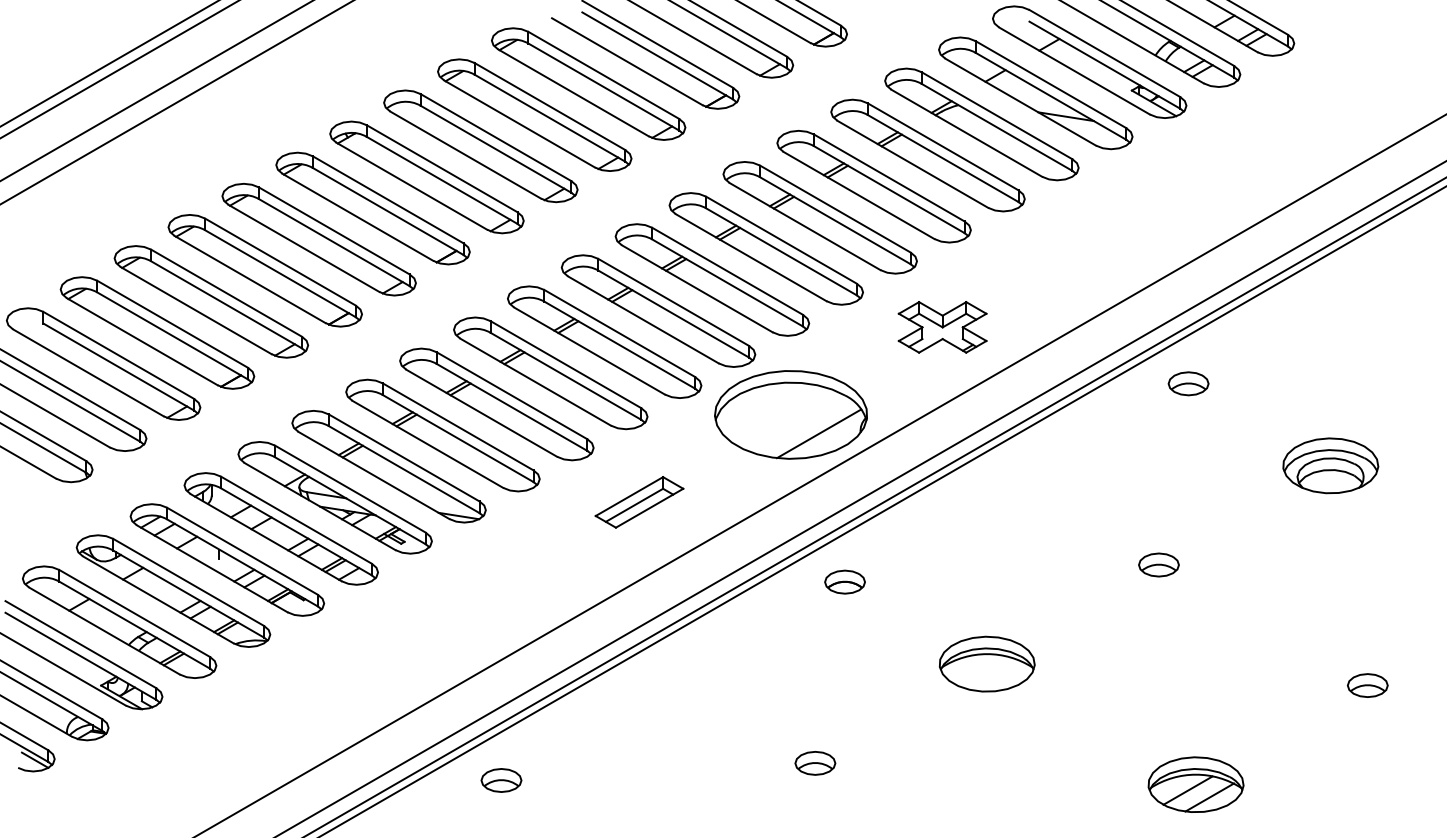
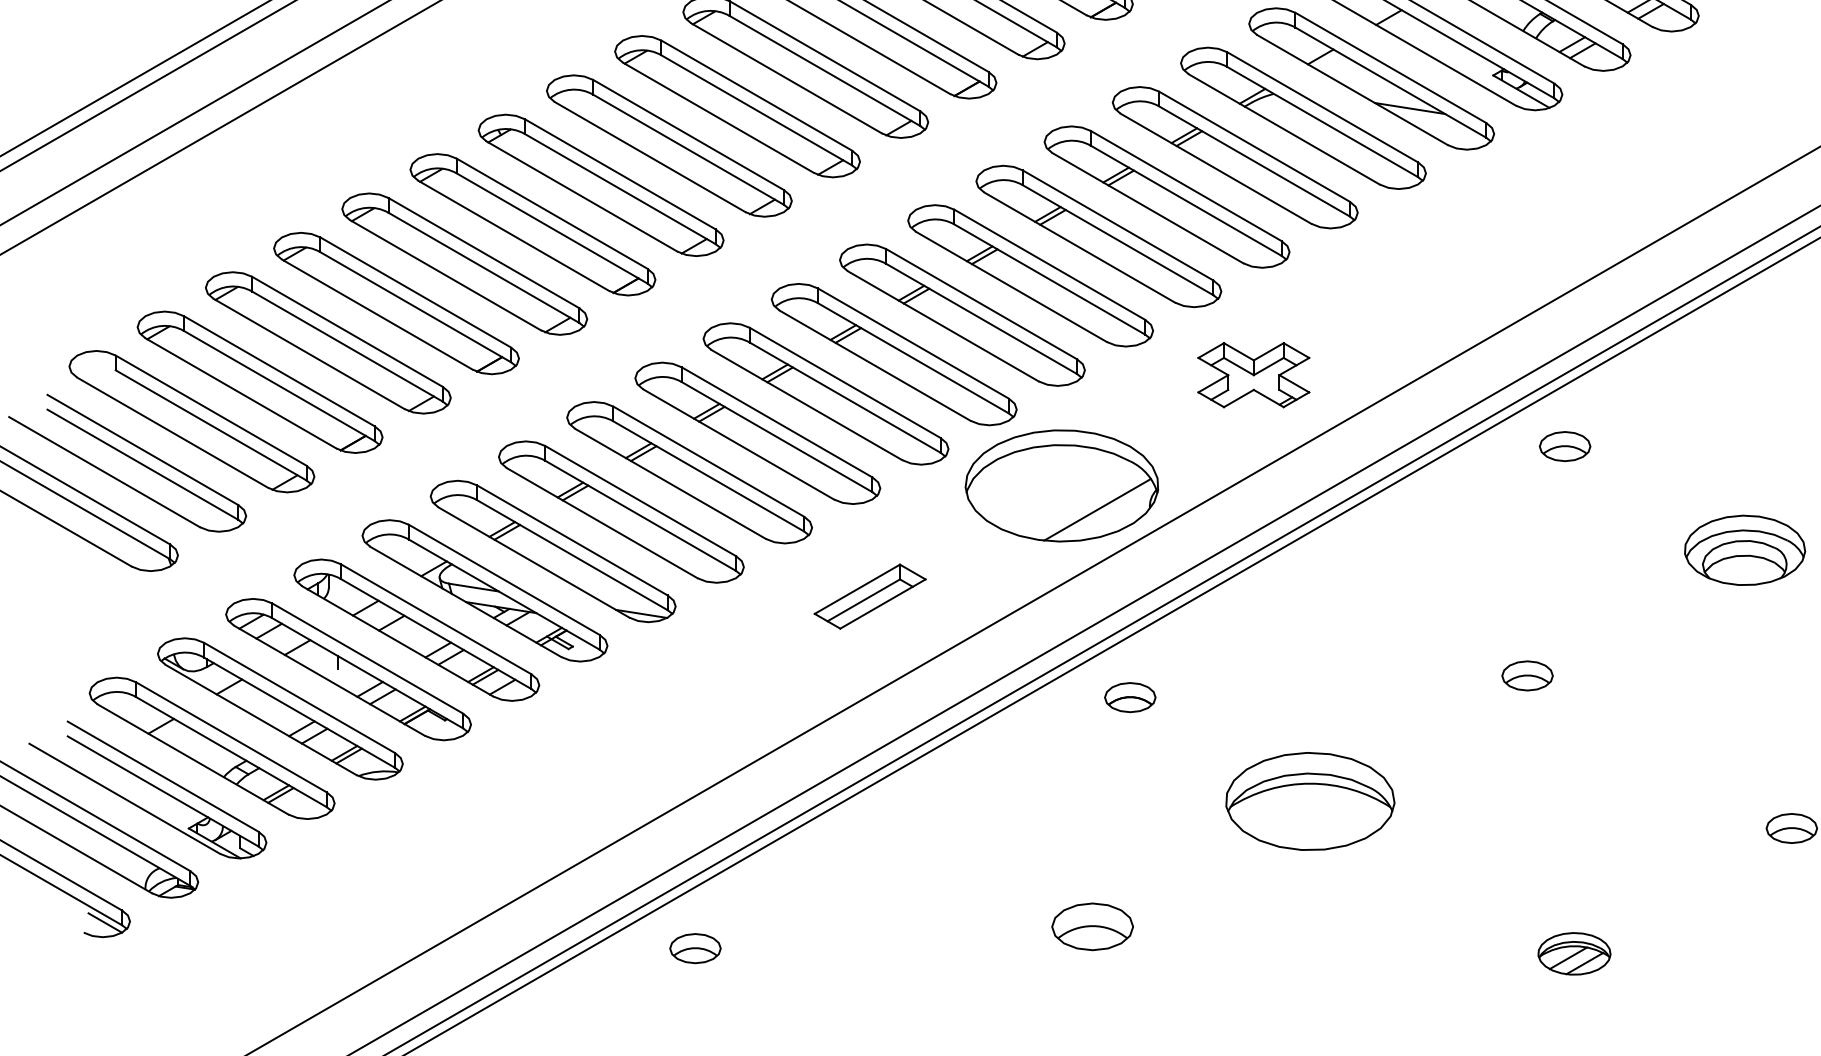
part: (986, 663) -> (1309, 800), size x1.4
part: (815, 763) -> (1092, 927), size x1.6
part: (1195, 784) -> (1573, 953), size x0.6

